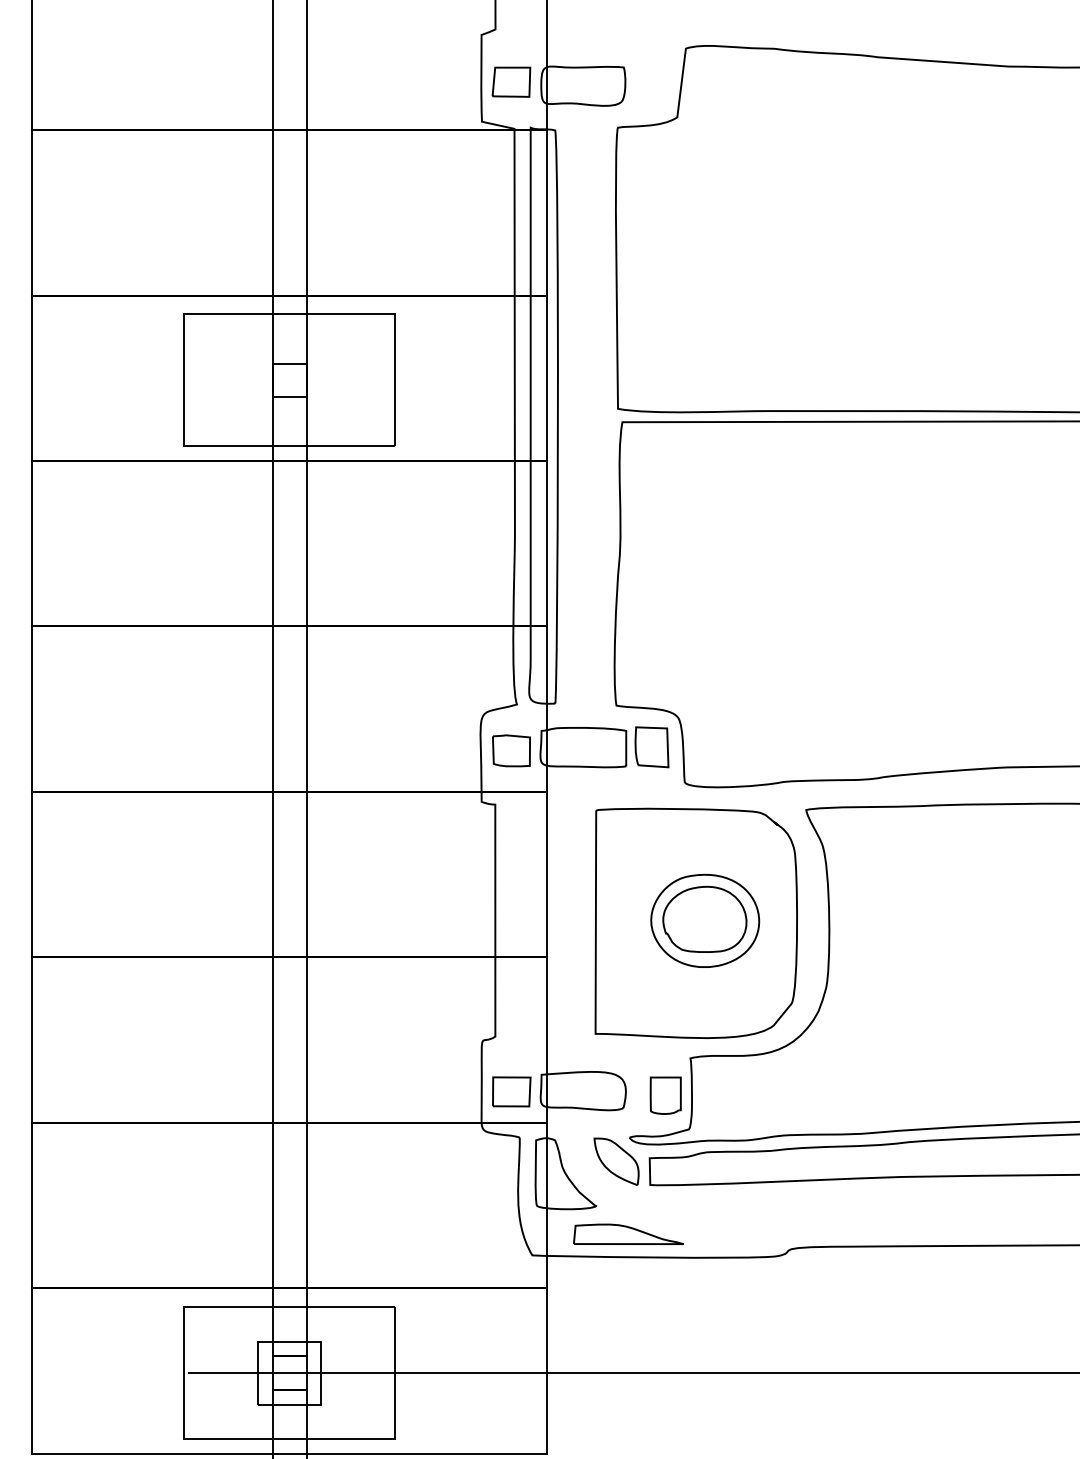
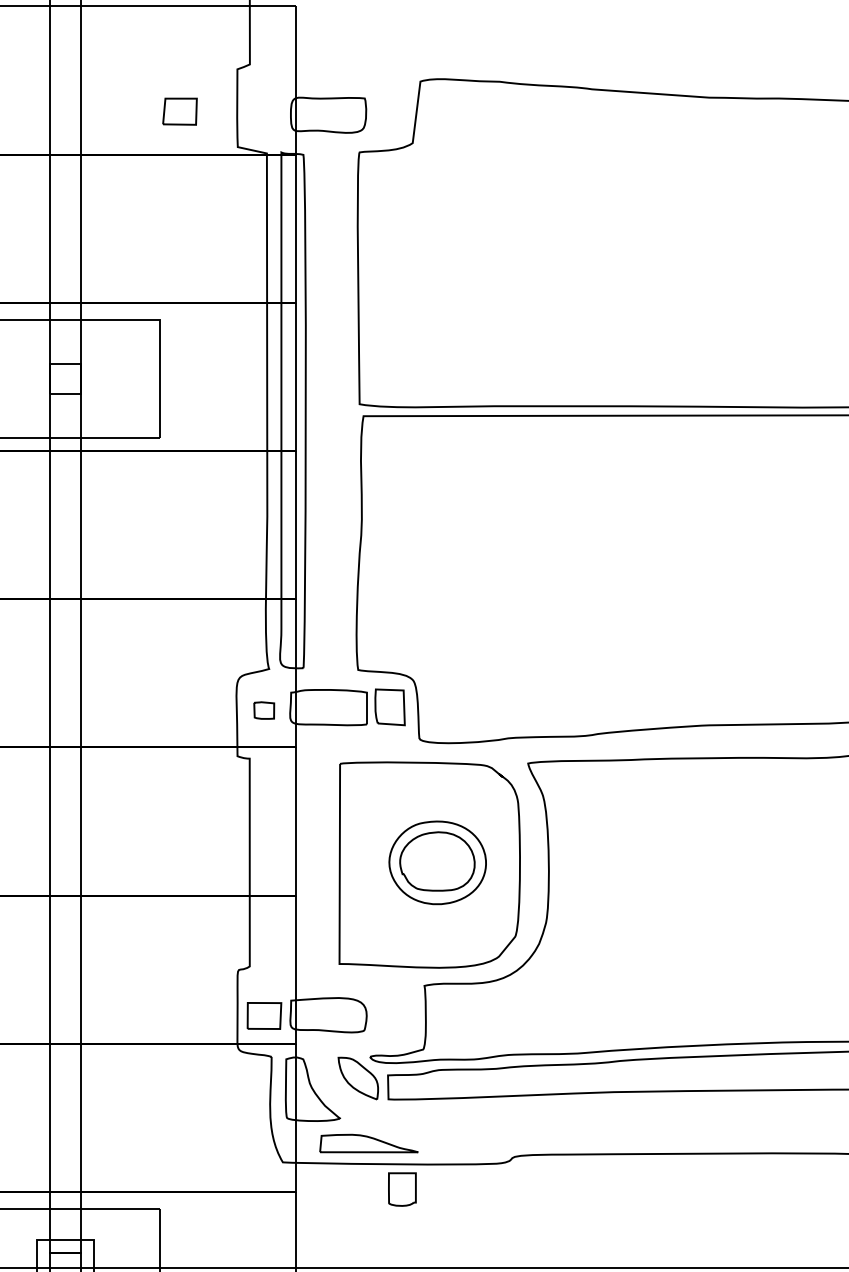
part: (511, 81) -> (180, 111), moved
part: (511, 750) -> (264, 710), size x0.6
part: (665, 1095) -> (402, 1189), moved

